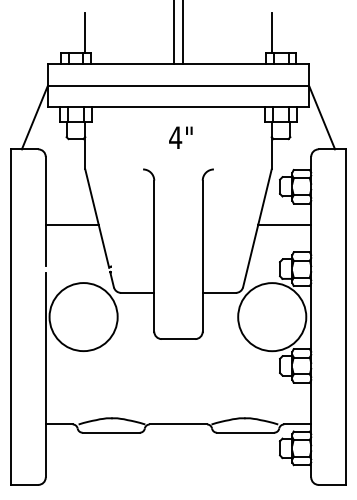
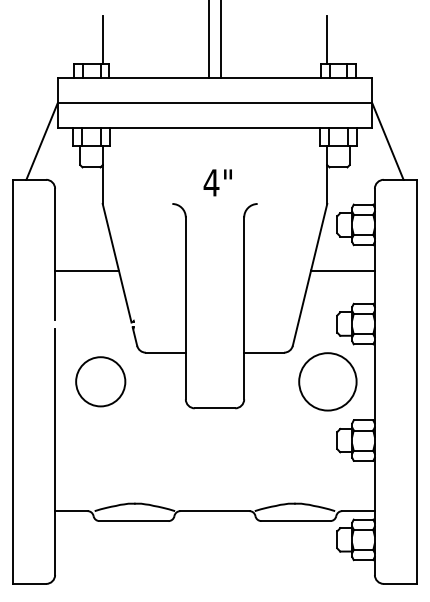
text: (180, 137) -> (217, 182), moved
circle: (83, 316) -> (100, 381), size x0.6
circle: (271, 316) -> (327, 381), size x0.7

